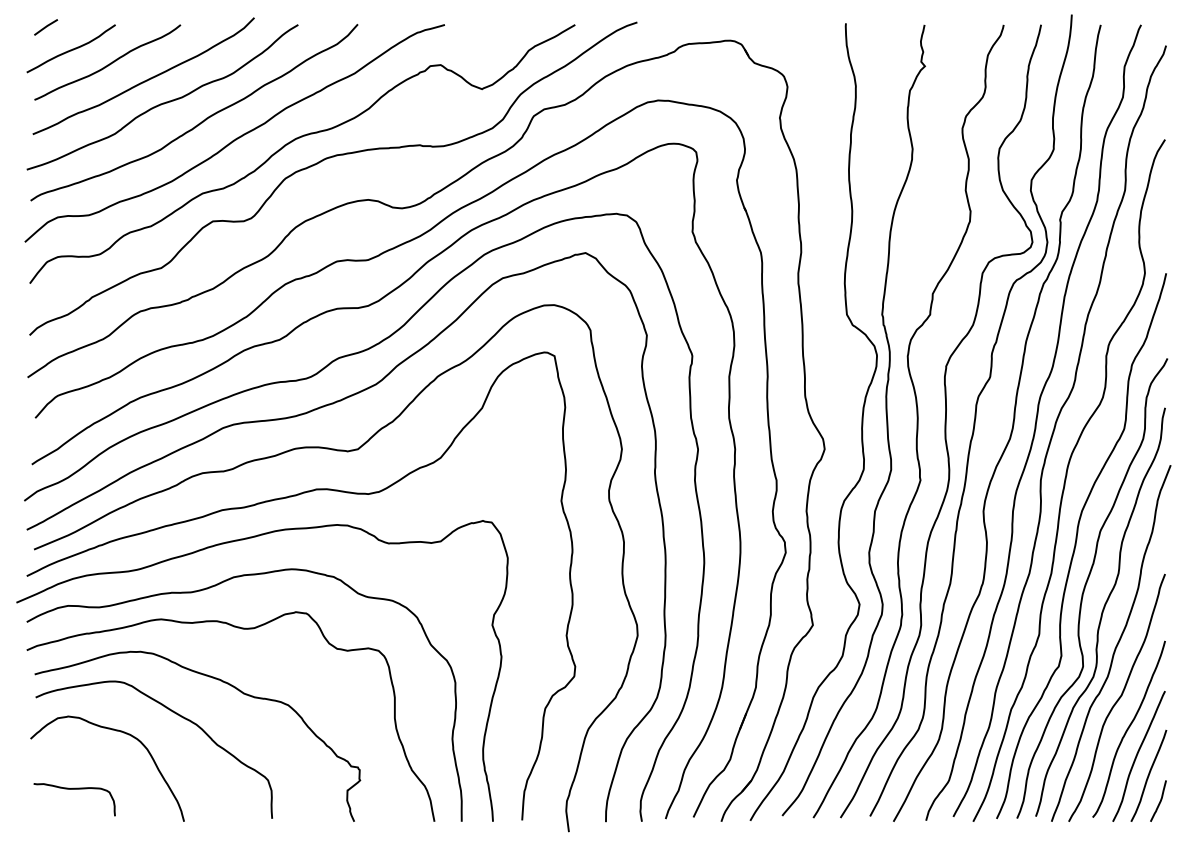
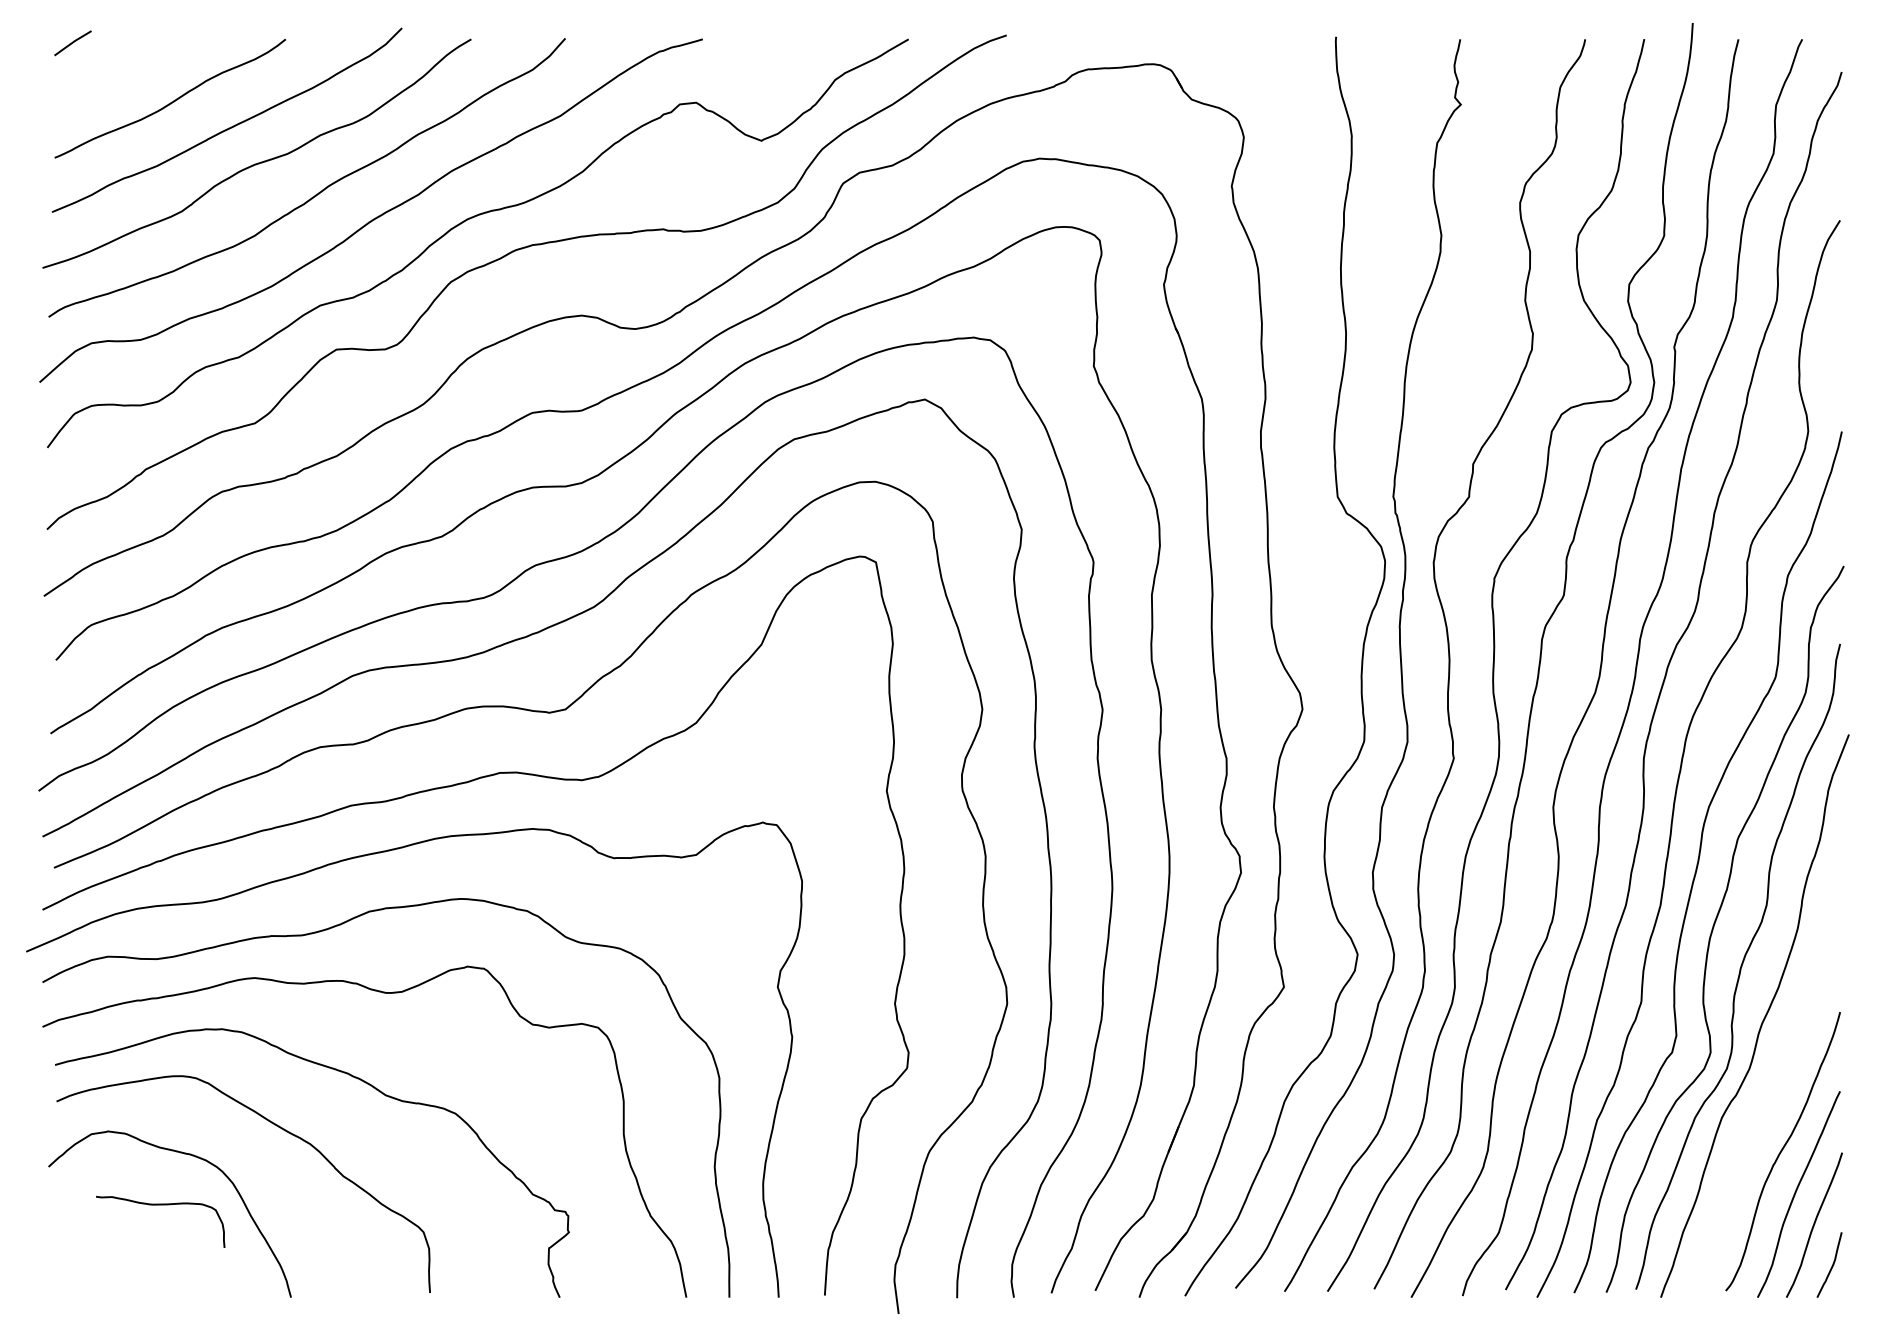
curve: (70, 49) -> (111, 78), removed
curve: (1118, 697) -> (1766, 1101), removed
curve: (74, 789) -> (160, 1205), moved

